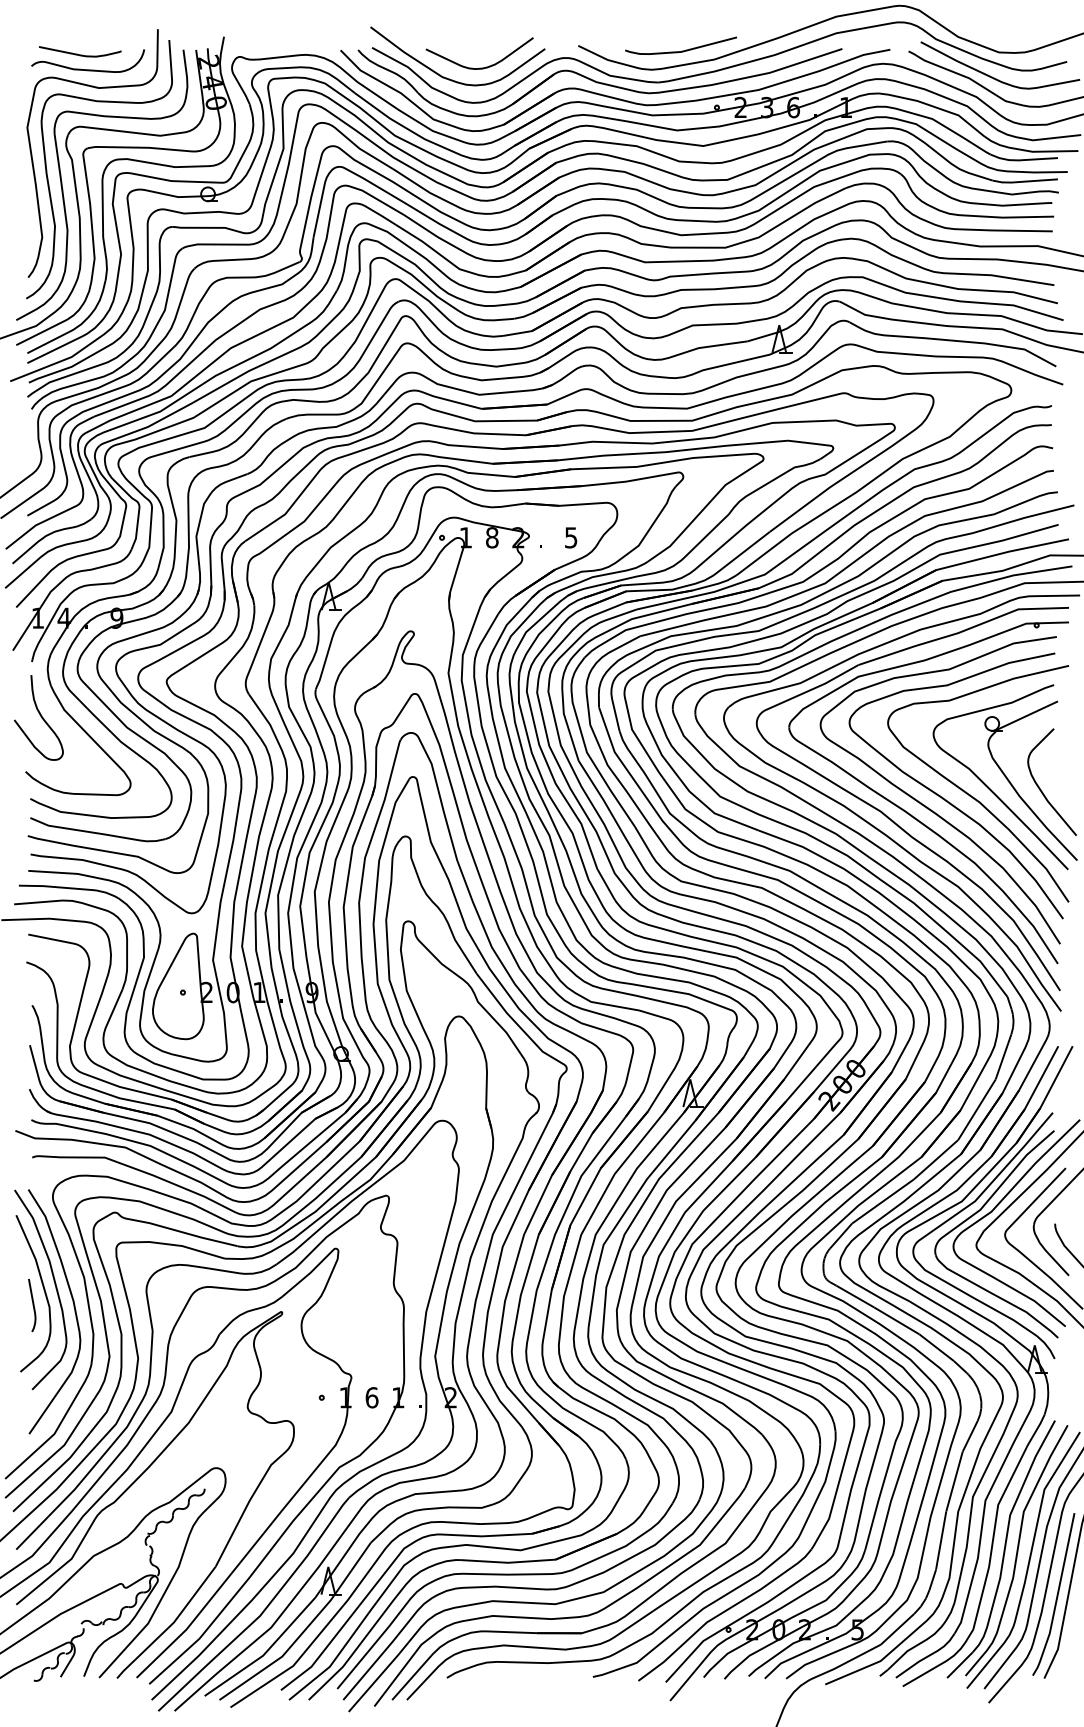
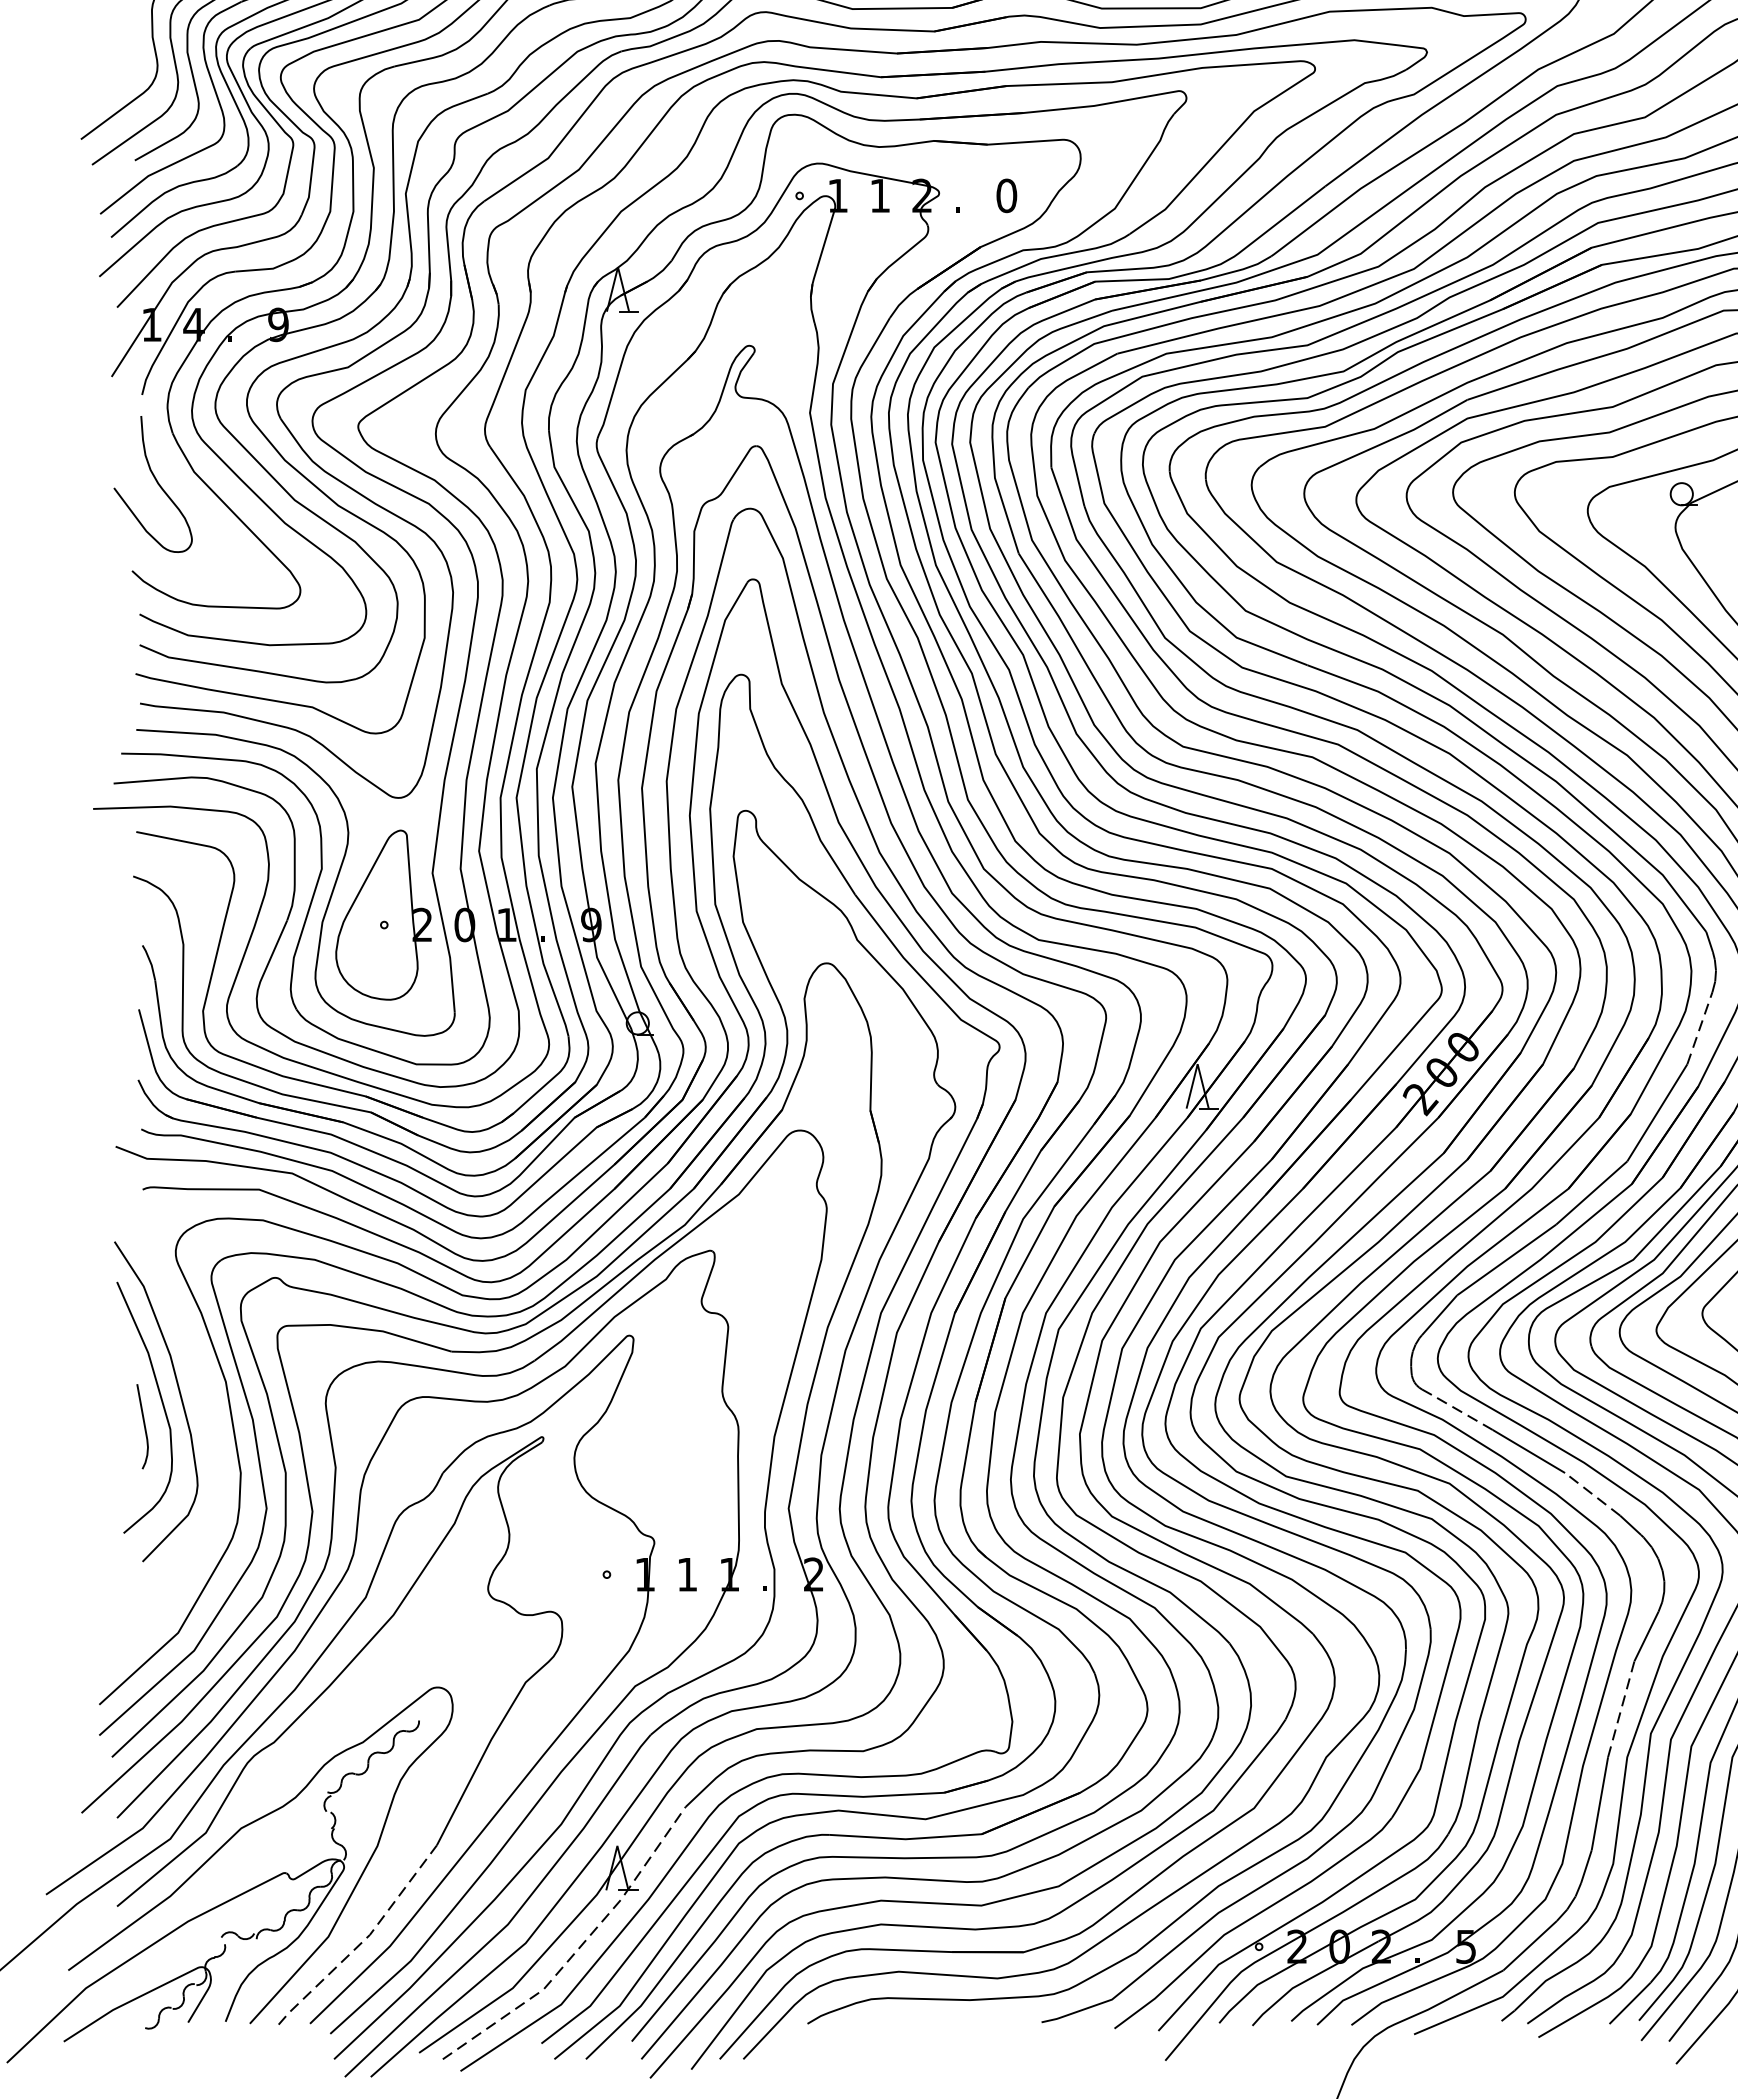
text: (492, 537) -> (880, 195), 8 -> 1
text: (570, 537) -> (1005, 195), 5 -> 0
line: (1003, 1056) -> (1699, 1027), solid -> dashed
line: (855, 1296) -> (1462, 1412), solid -> dashed
curve: (73, 1307) -> (208, 1429), removed
line: (936, 1347) -> (1592, 1494), solid -> dashed
text: (371, 1397) -> (686, 1574), 6 -> 1
line: (954, 1481) -> (1621, 1708), solid -> dashed
line: (170, 1625) -> (364, 1939), solid -> dashed
line: (304, 1630) -> (579, 1947), solid -> dashed

